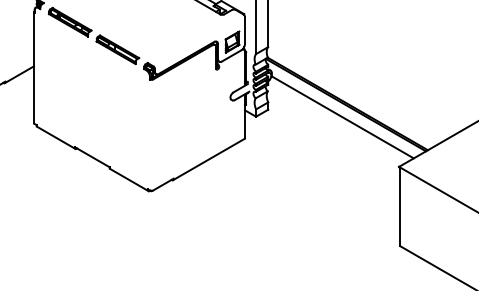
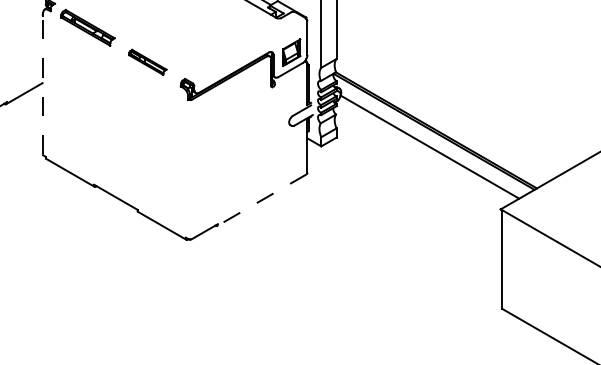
part: (117, 49) -> (147, 62), size x0.7
line: (33, 67) -> (42, 84), solid -> dashed
line: (208, 159) -> (261, 200), solid -> dashed

